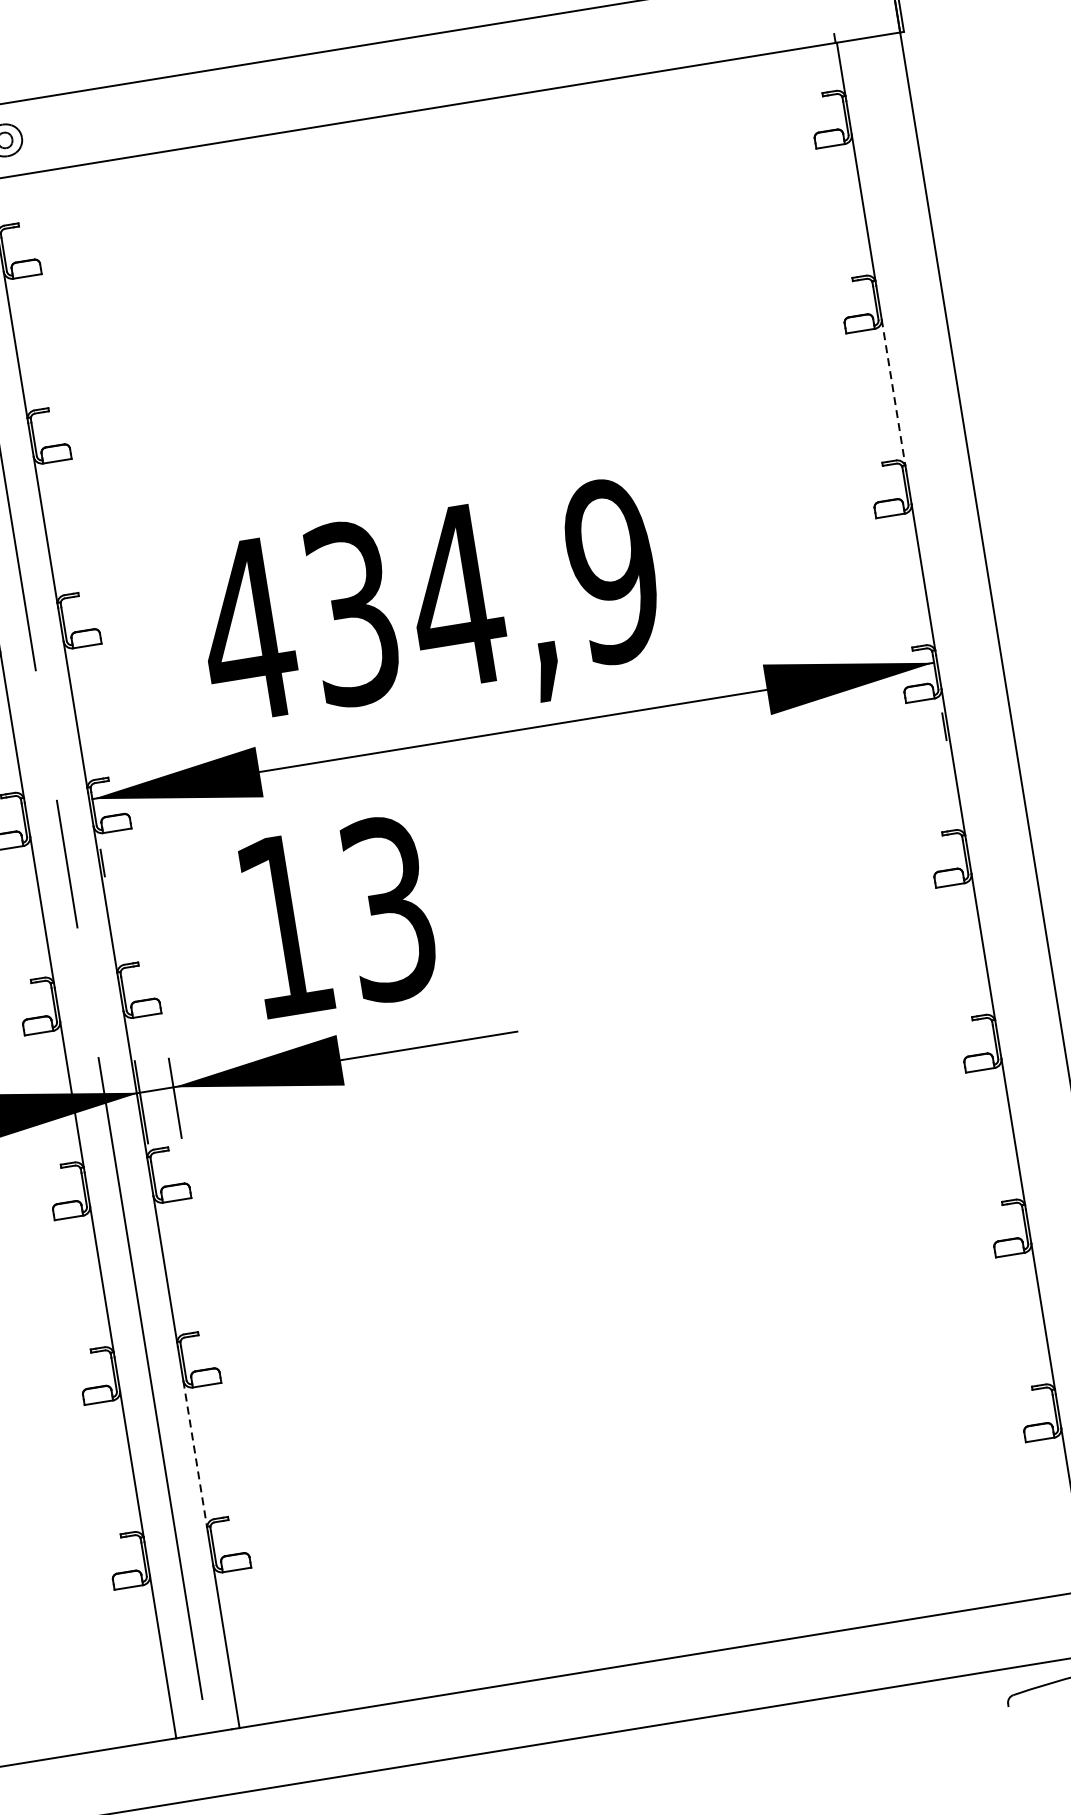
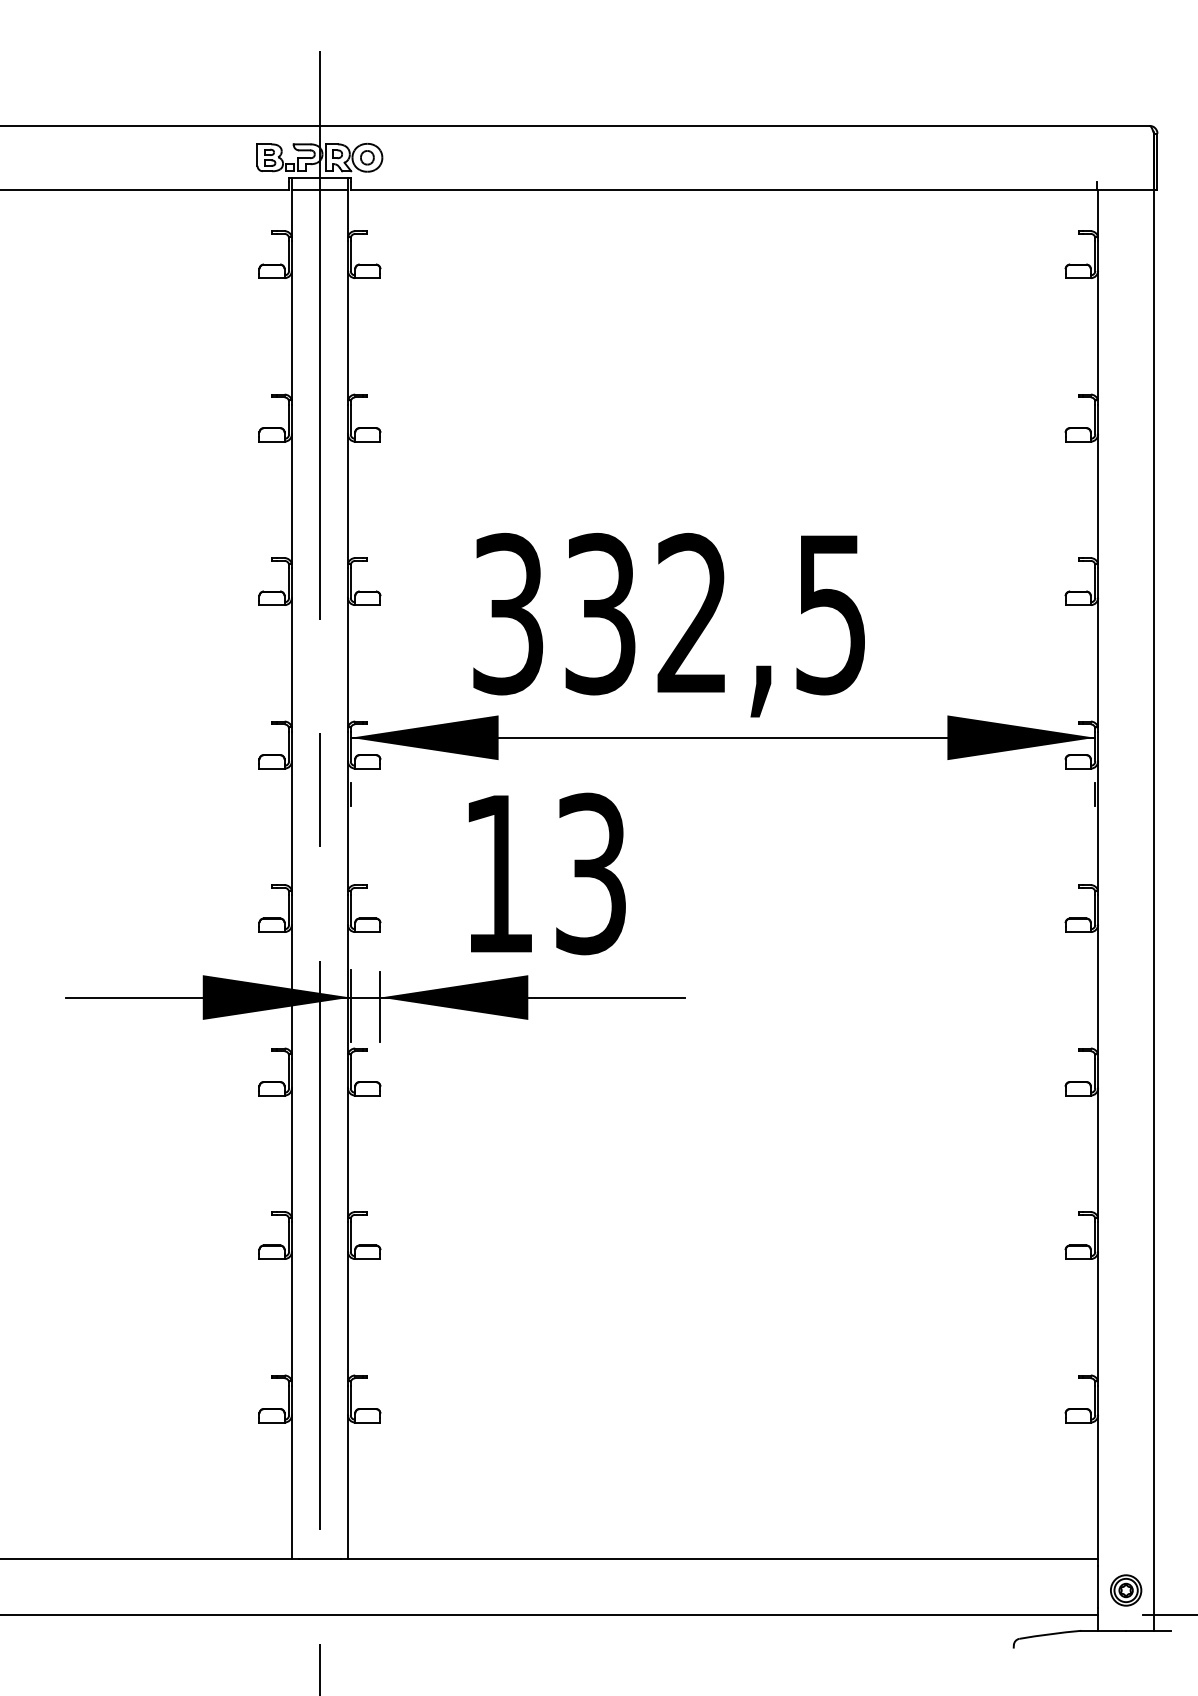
line: (894, 392) -> (1098, 499), dashed -> solid
text: (428, 600) -> (668, 613), 434,9 -> 332,5
line: (194, 1453) -> (347, 1316), dashed -> solid

